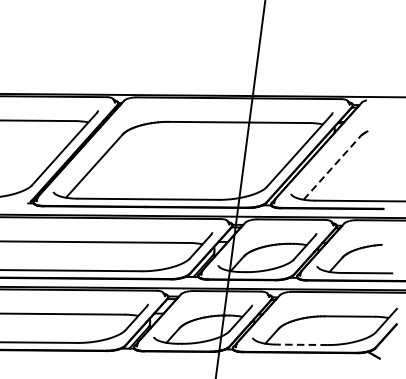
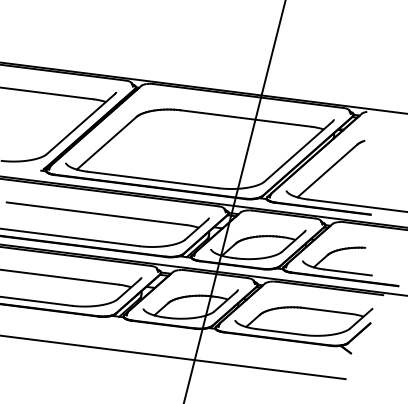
line: (332, 168) -> (327, 171), dashed -> solid
line: (302, 345) -> (280, 332), dashed -> solid

